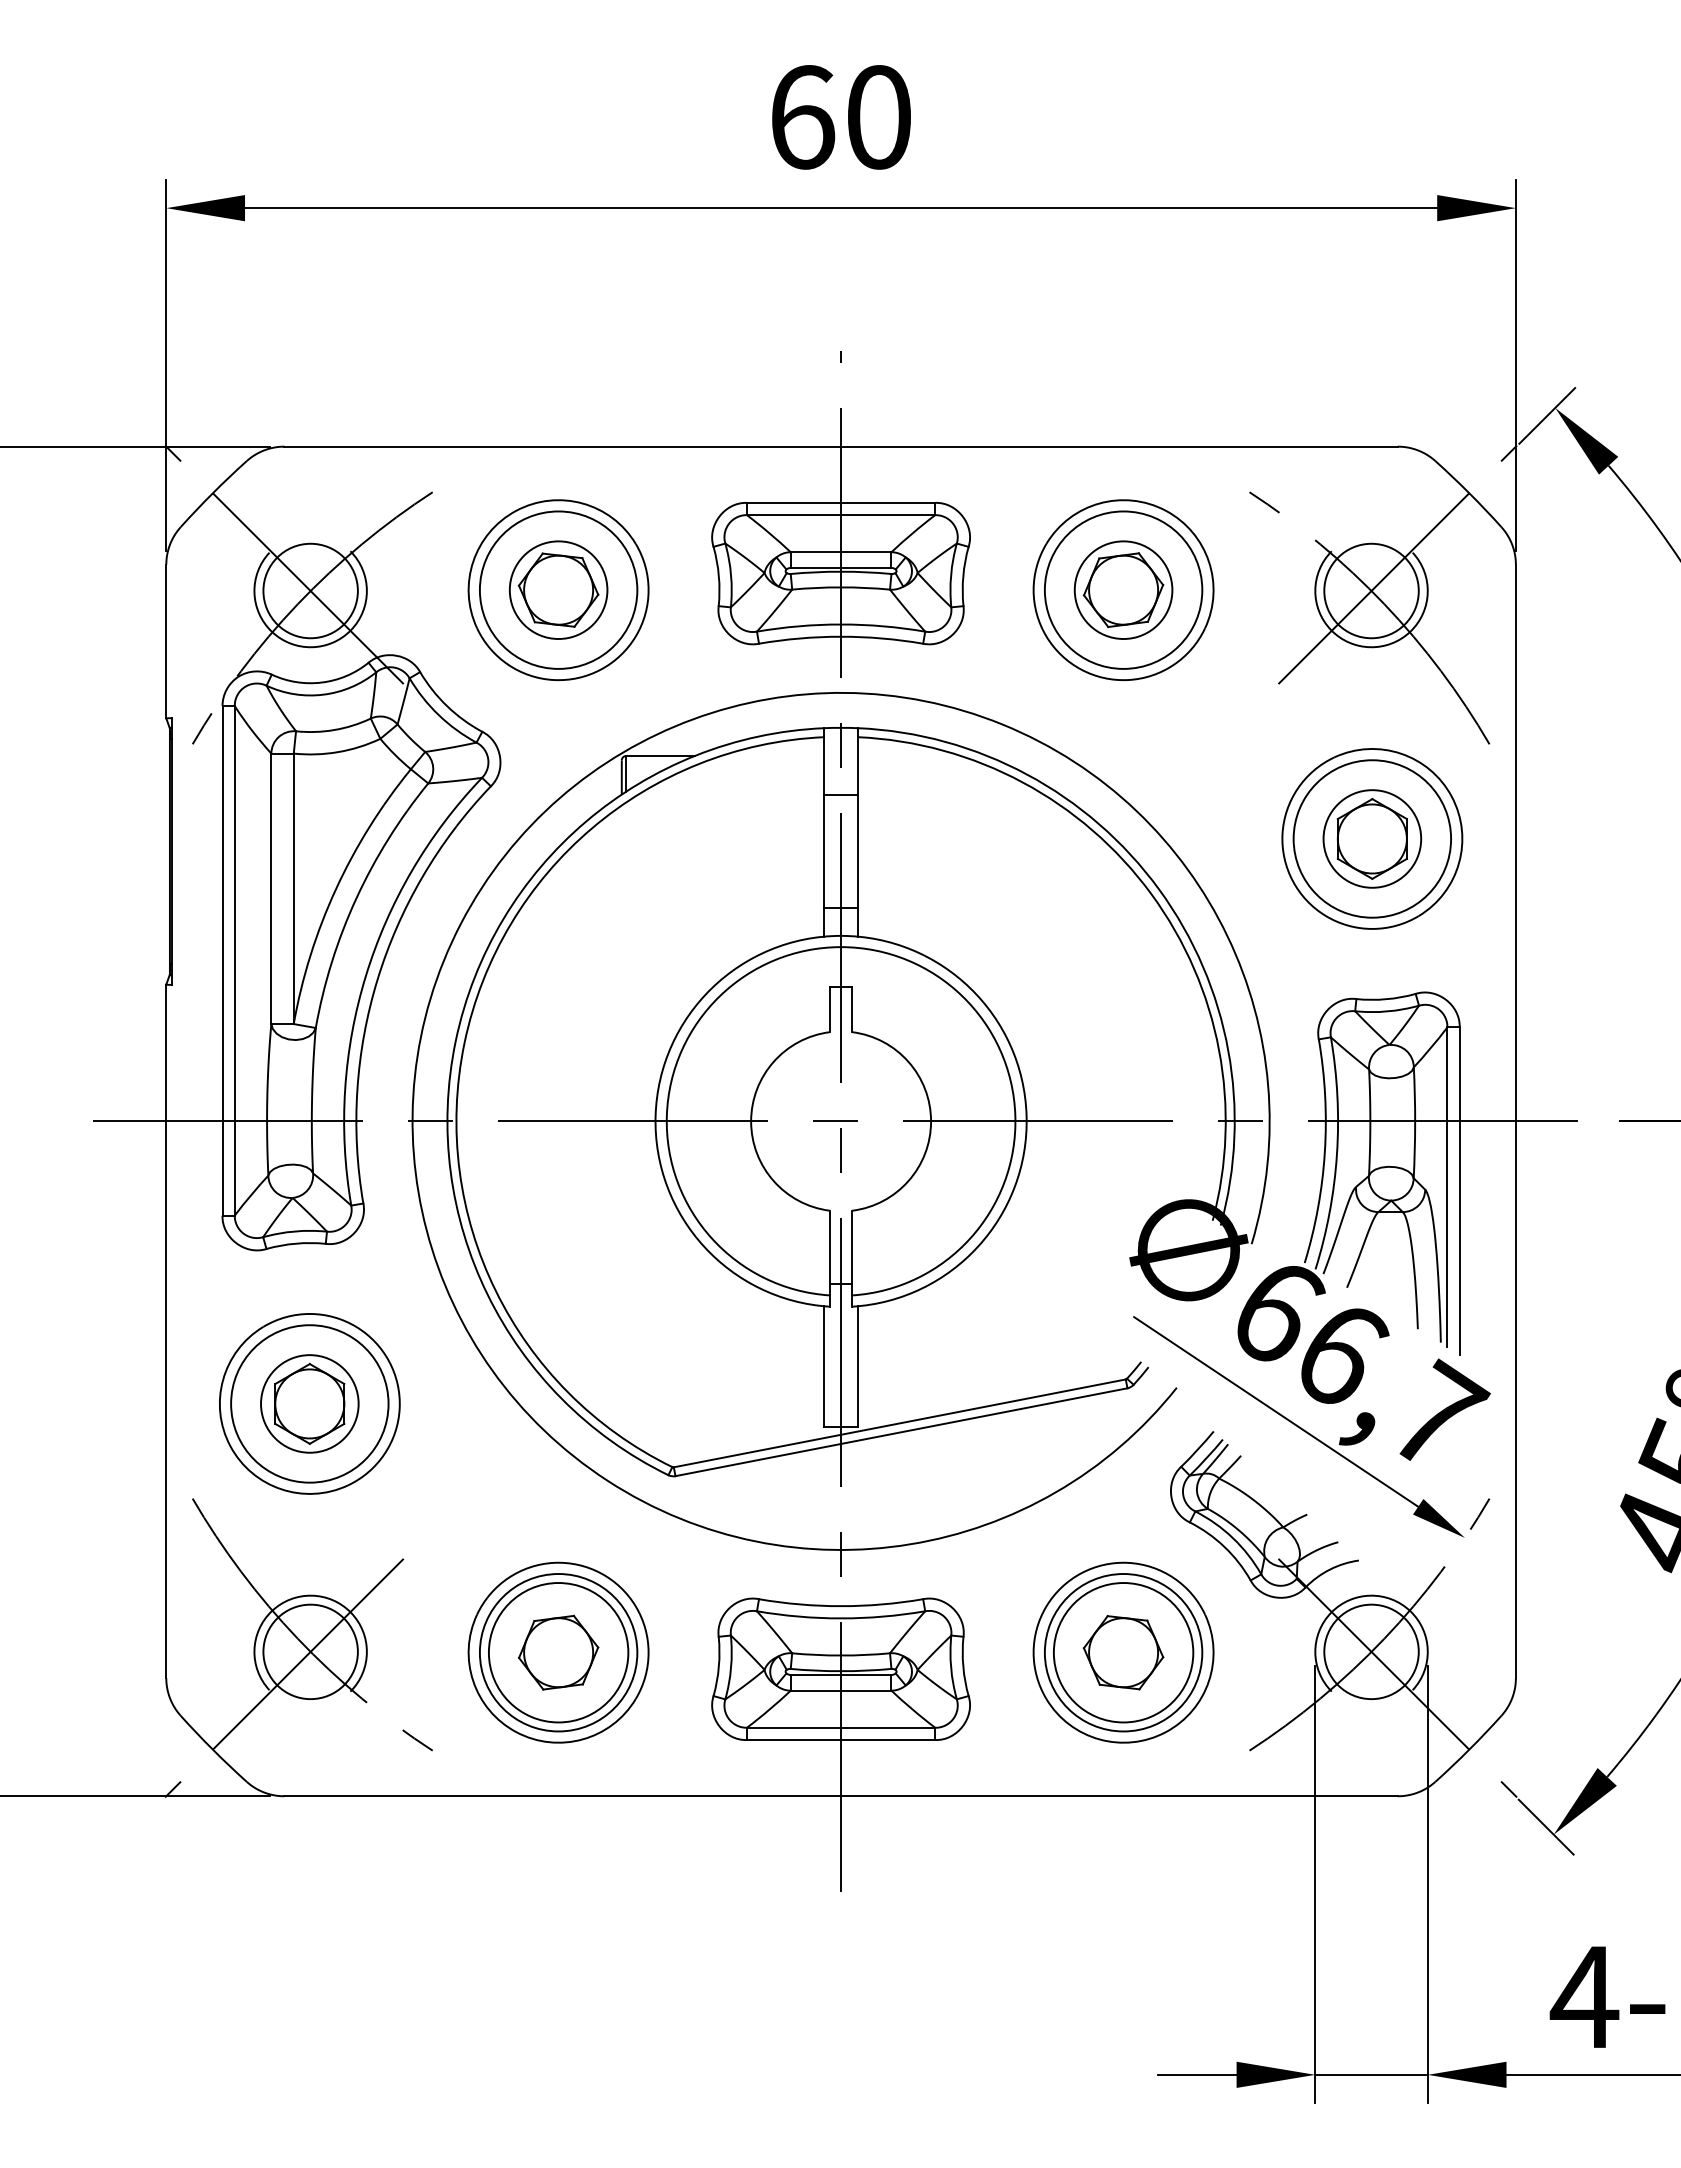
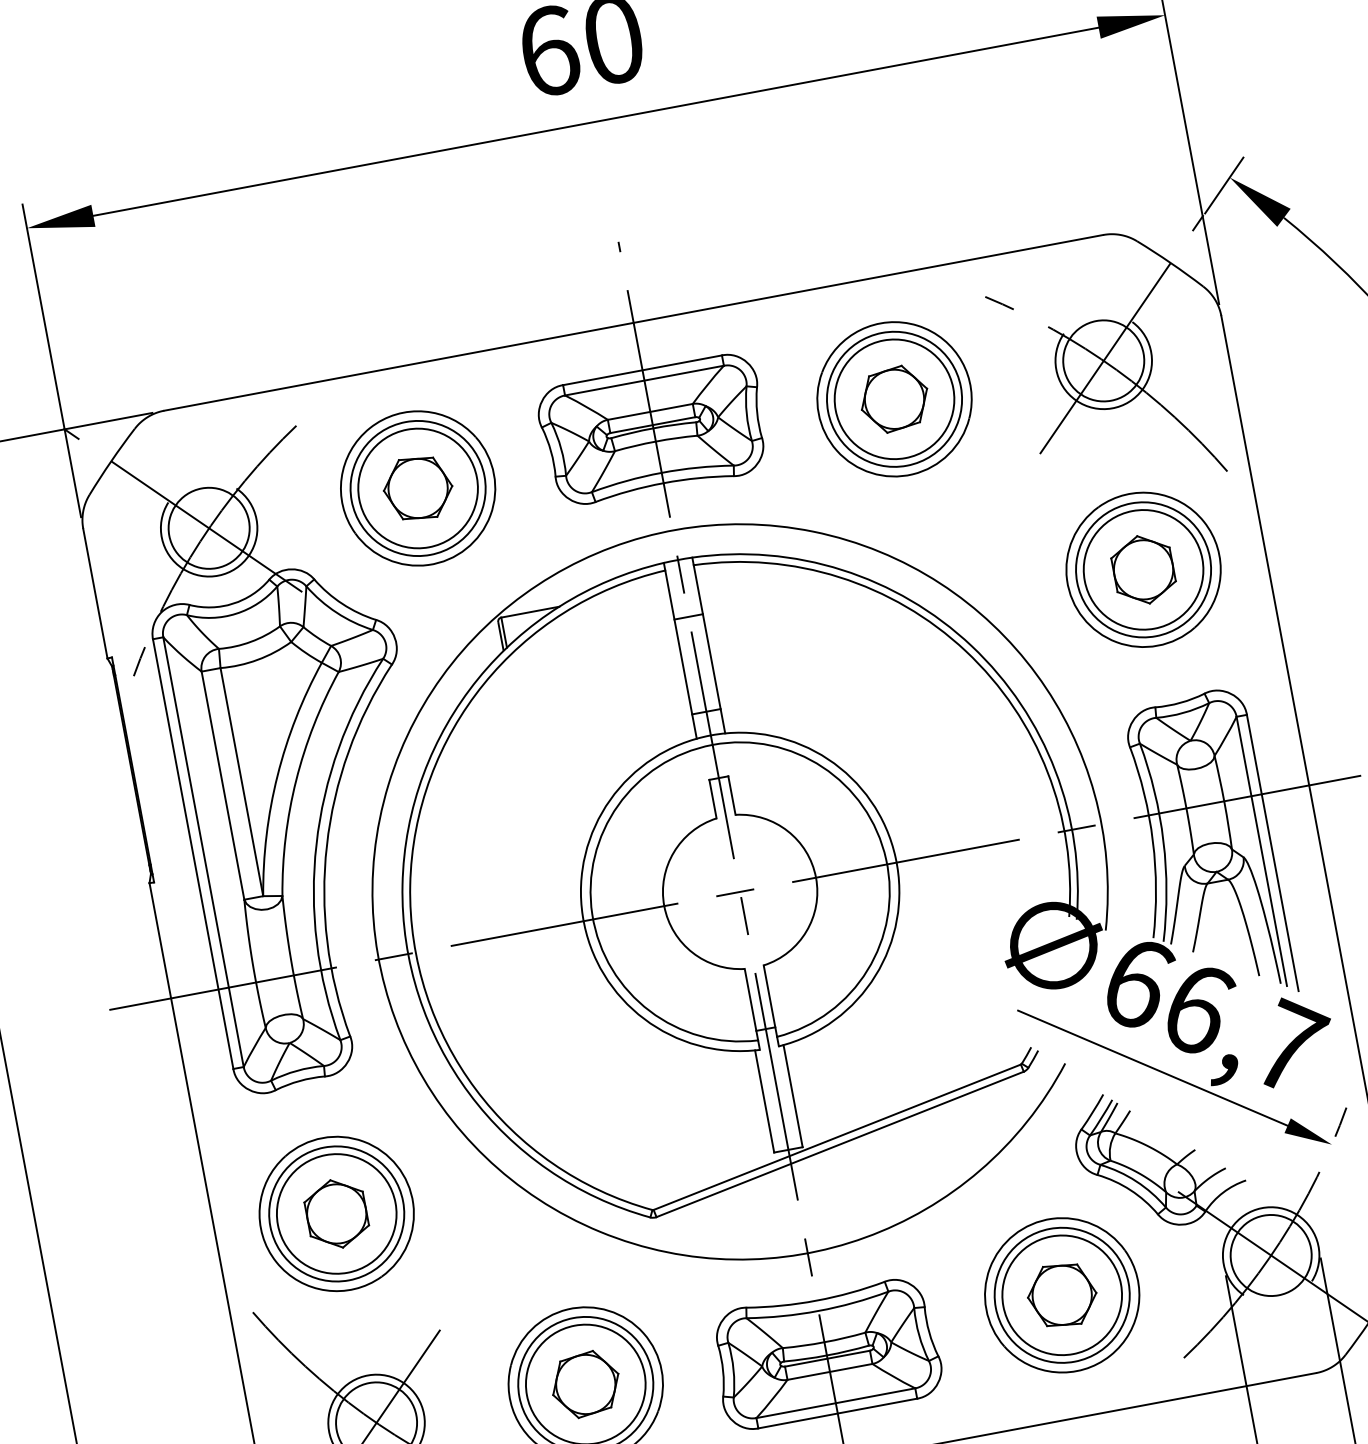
circle: (558, 589) -> (417, 487), size x1.43
circle: (1123, 589) -> (894, 398), size x1.43
circle: (1372, 838) -> (1143, 569), size x1.43
circle: (309, 1403) -> (336, 1213), size x1.43

